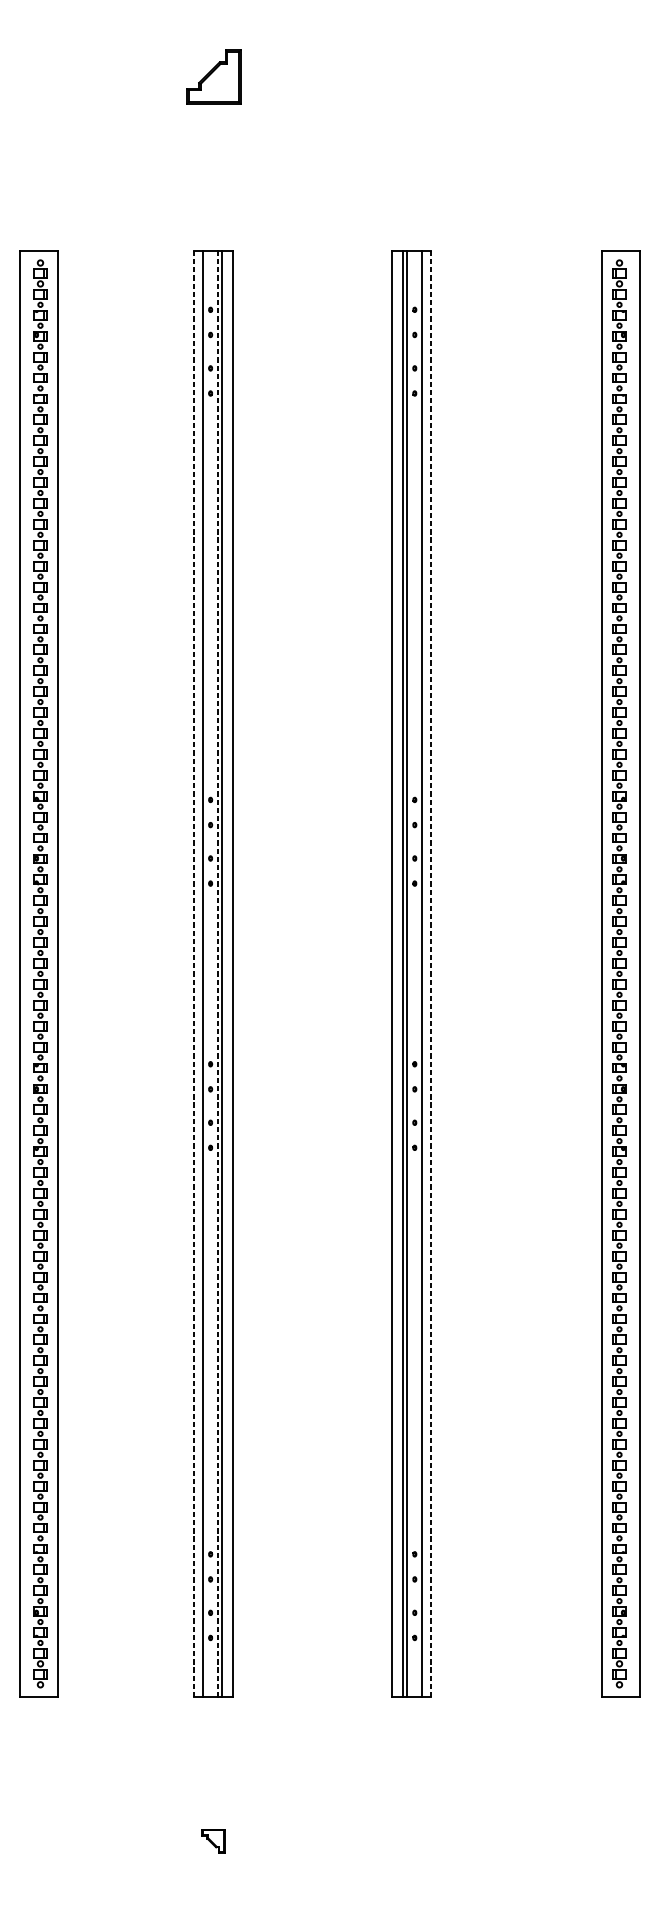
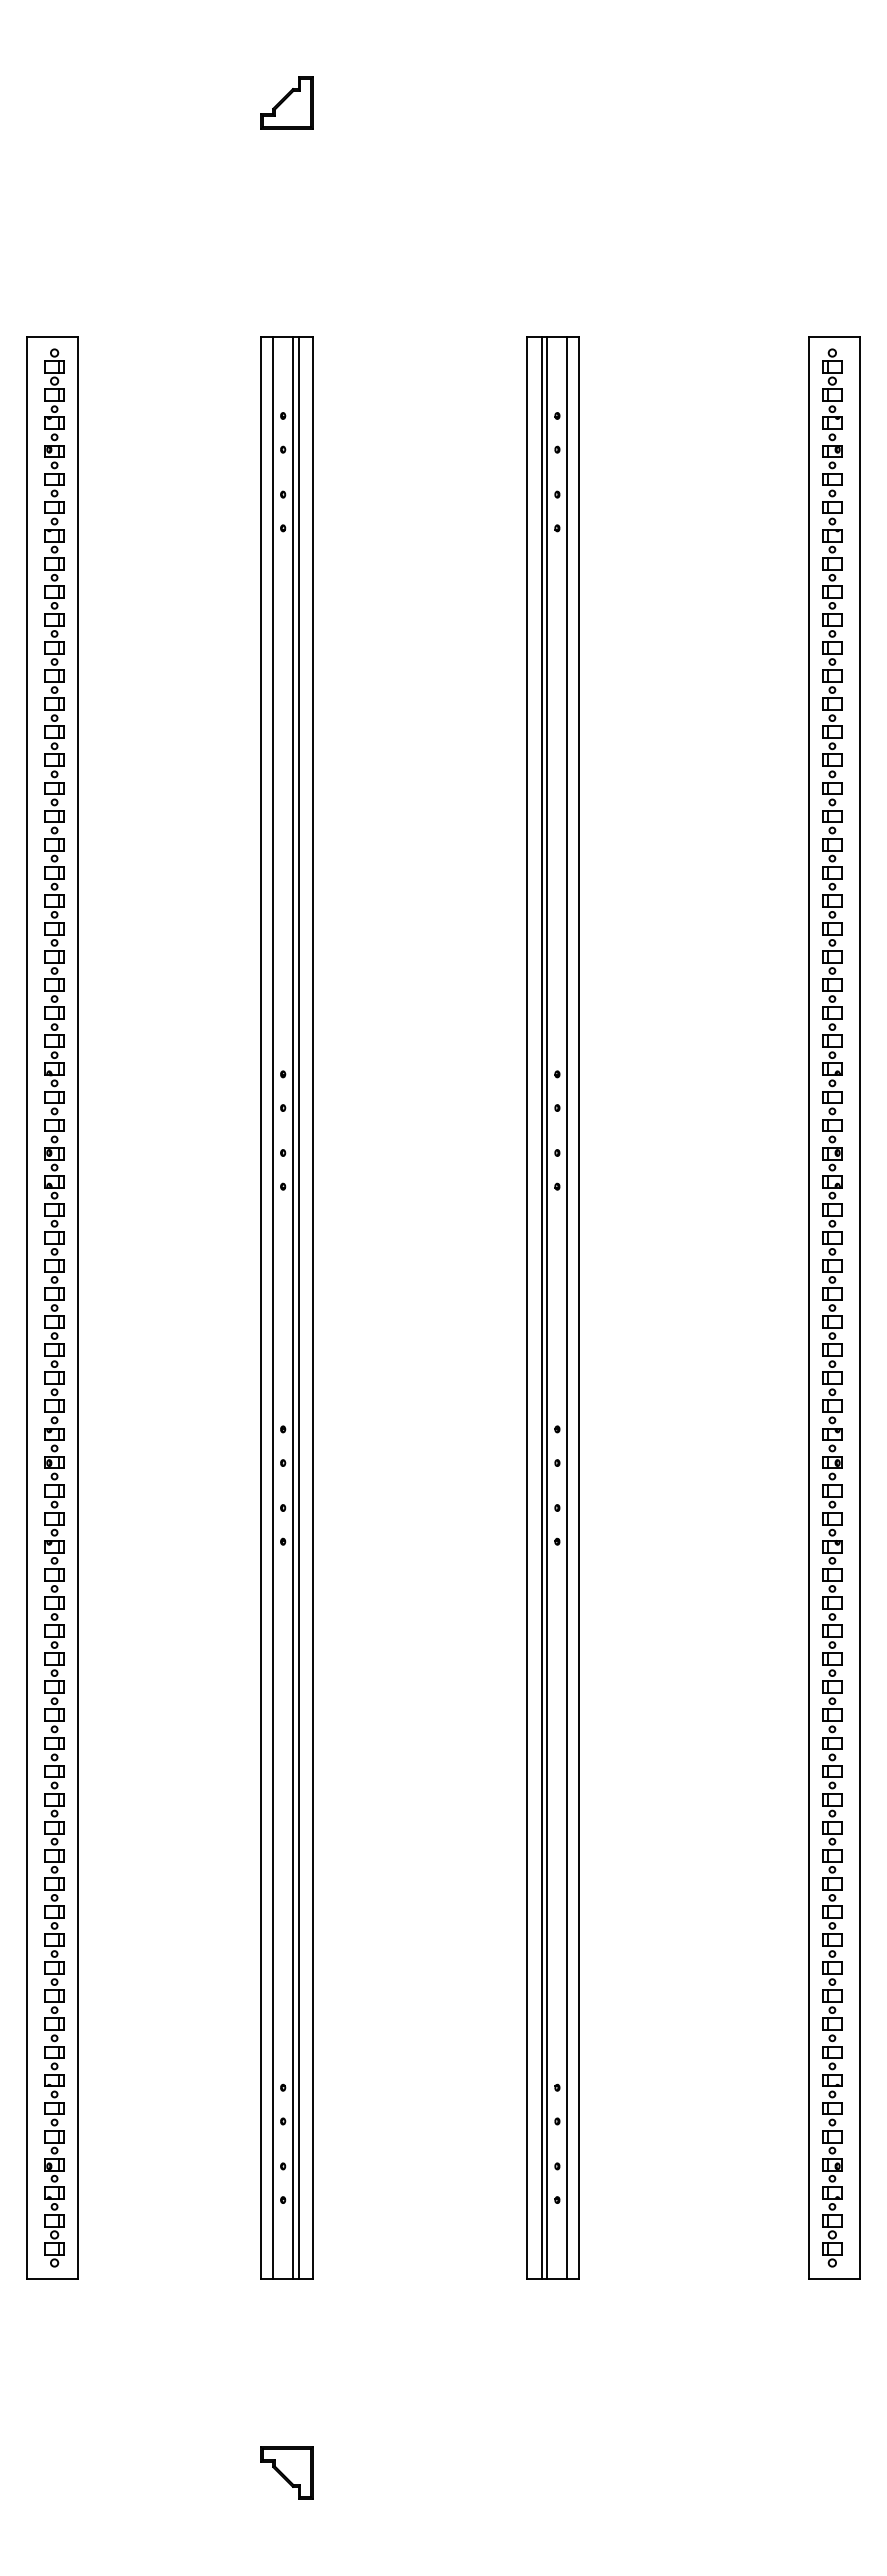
part: (213, 76) -> (286, 102), size x0.71
line: (194, 974) -> (261, 1308), dashed -> solid
line: (218, 974) -> (293, 1308), dashed -> solid
line: (431, 974) -> (579, 1308), dashed -> solid
part: (213, 1840) -> (286, 2472), size x1.67

